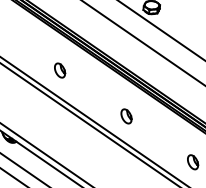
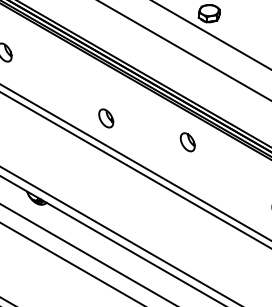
part: (60, 70) -> (106, 118), moved
part: (126, 116) -> (187, 142), moved

